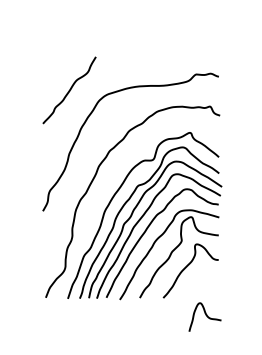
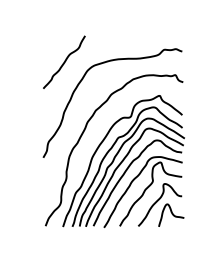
curve: (205, 315) -> (171, 214), moved

